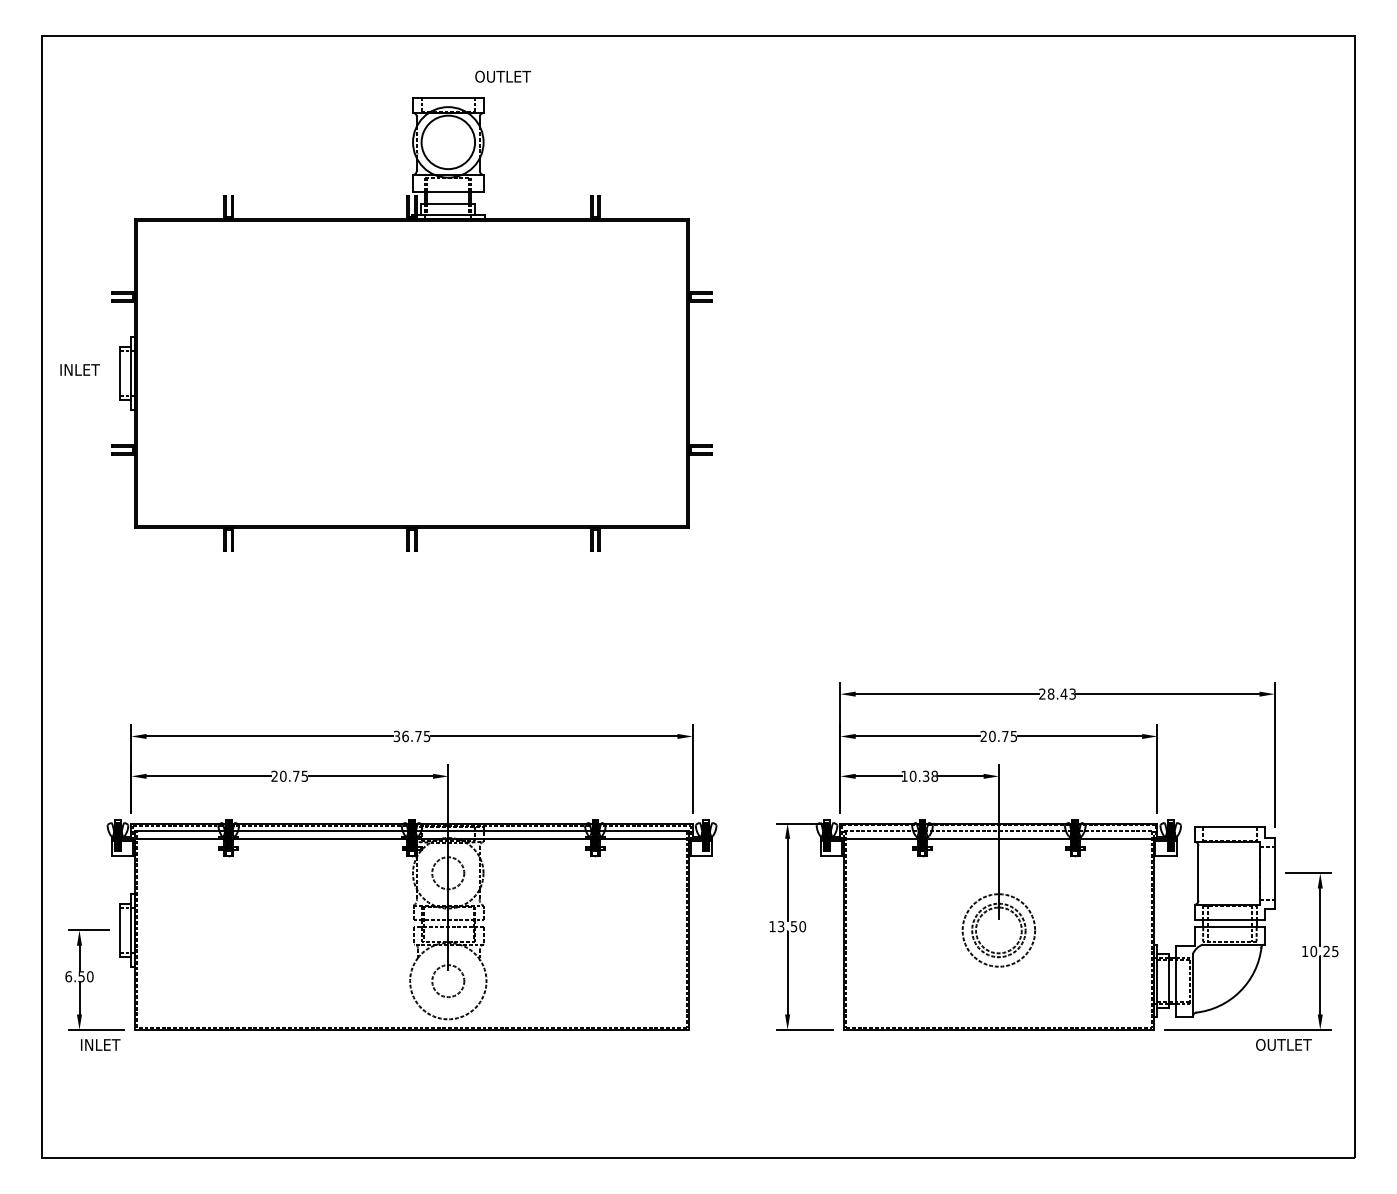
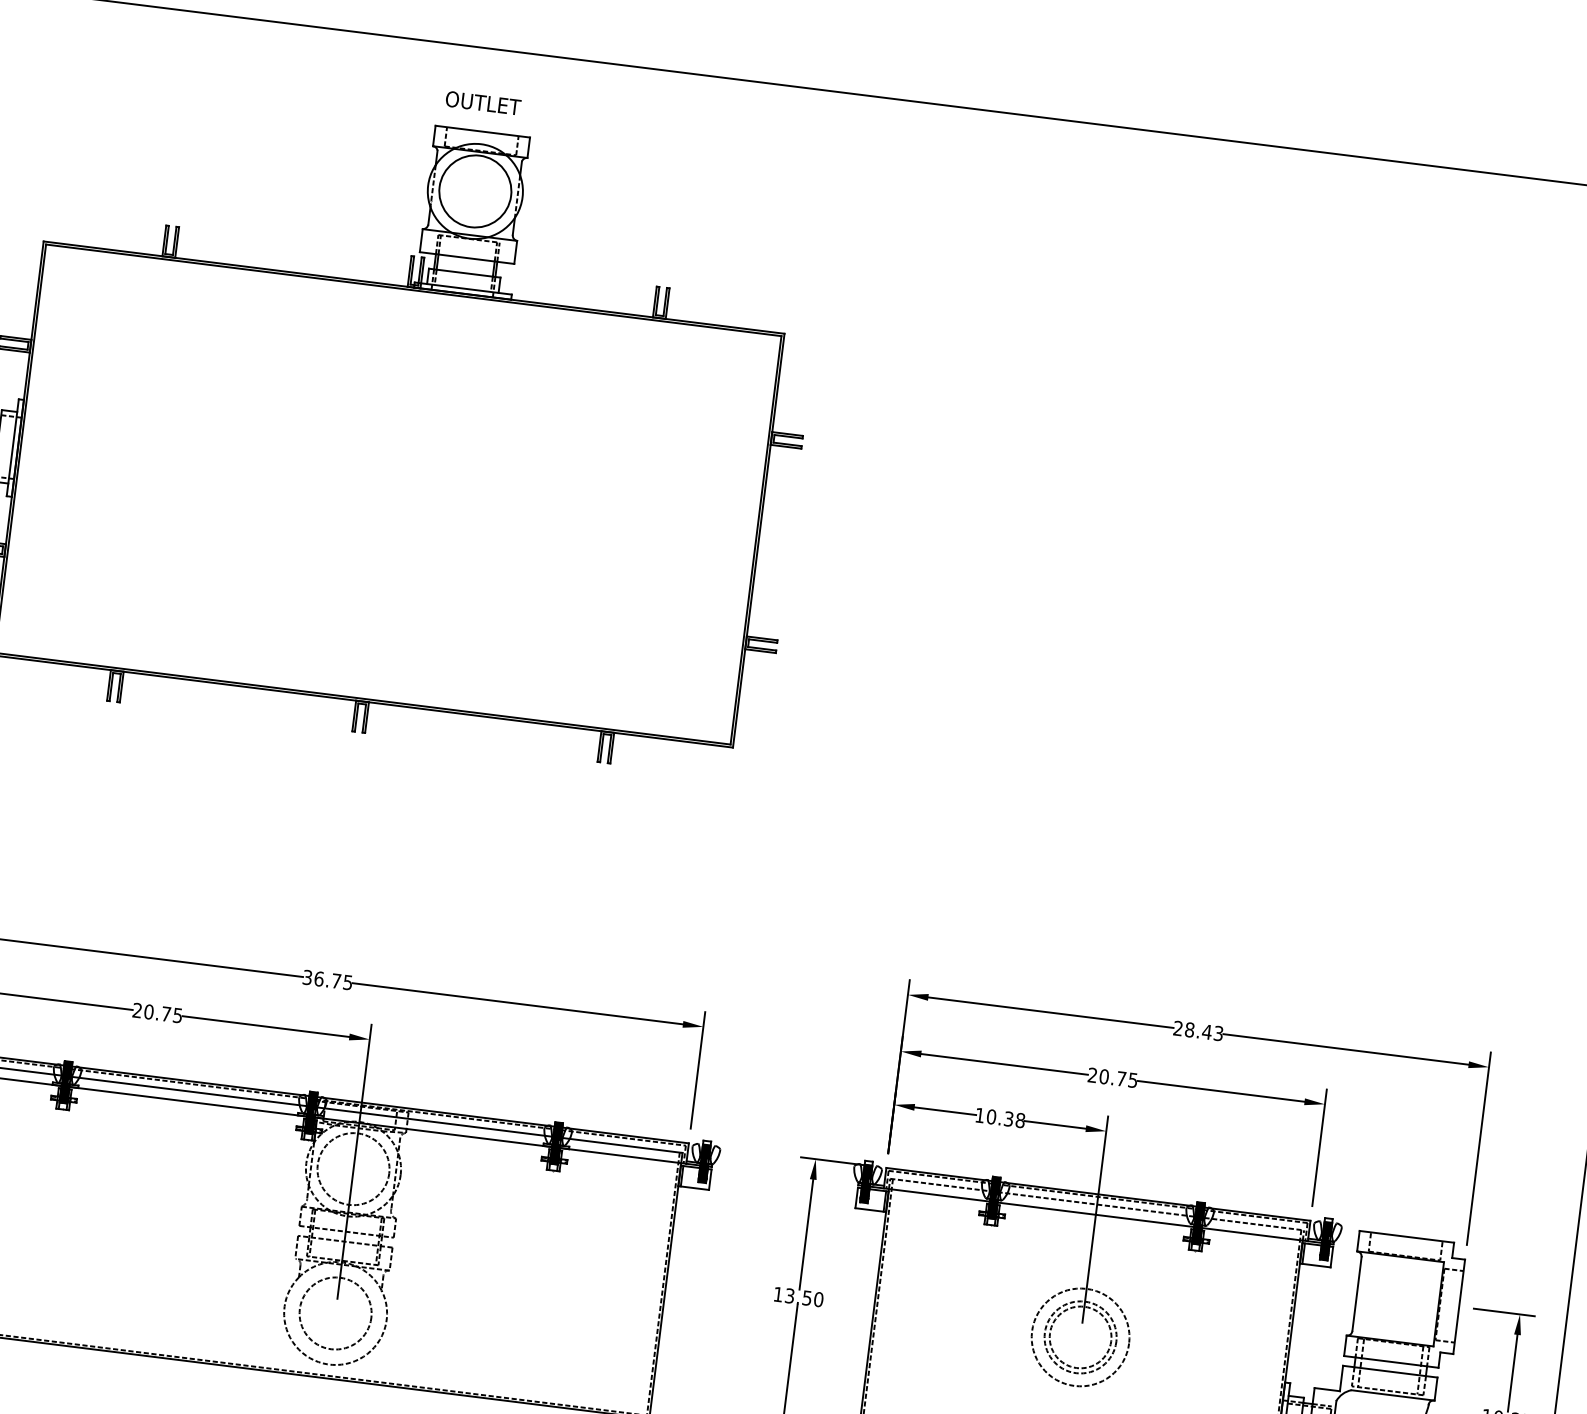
text: (503, 76) -> (483, 102), moved
circle: (448, 873) -> (353, 1169), size x1.67
circle: (448, 980) -> (335, 1312), size x1.67

